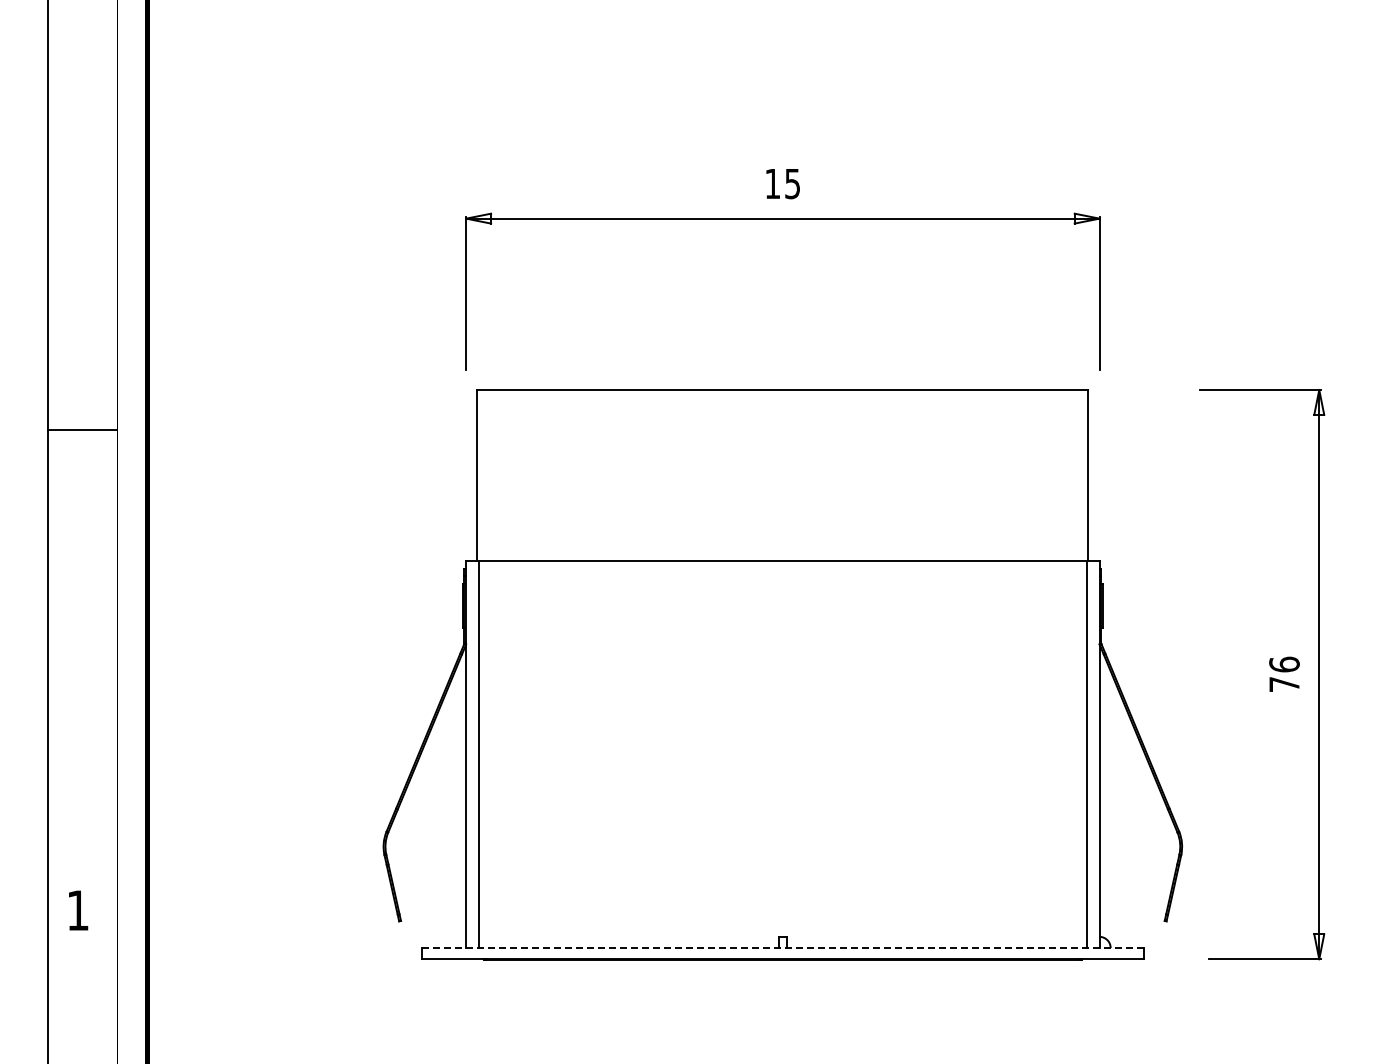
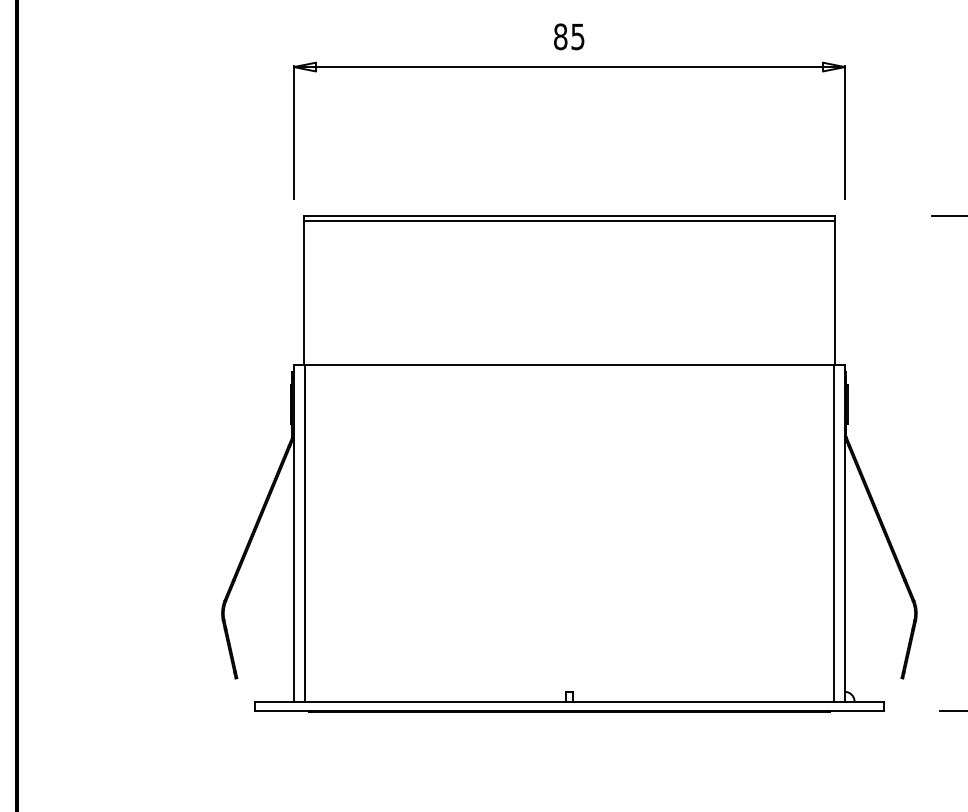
text: (772, 183) -> (560, 36), 15 -> 85
line: (782, 395) -> (569, 220), added
line: (782, 948) -> (569, 701), dashed -> solid

